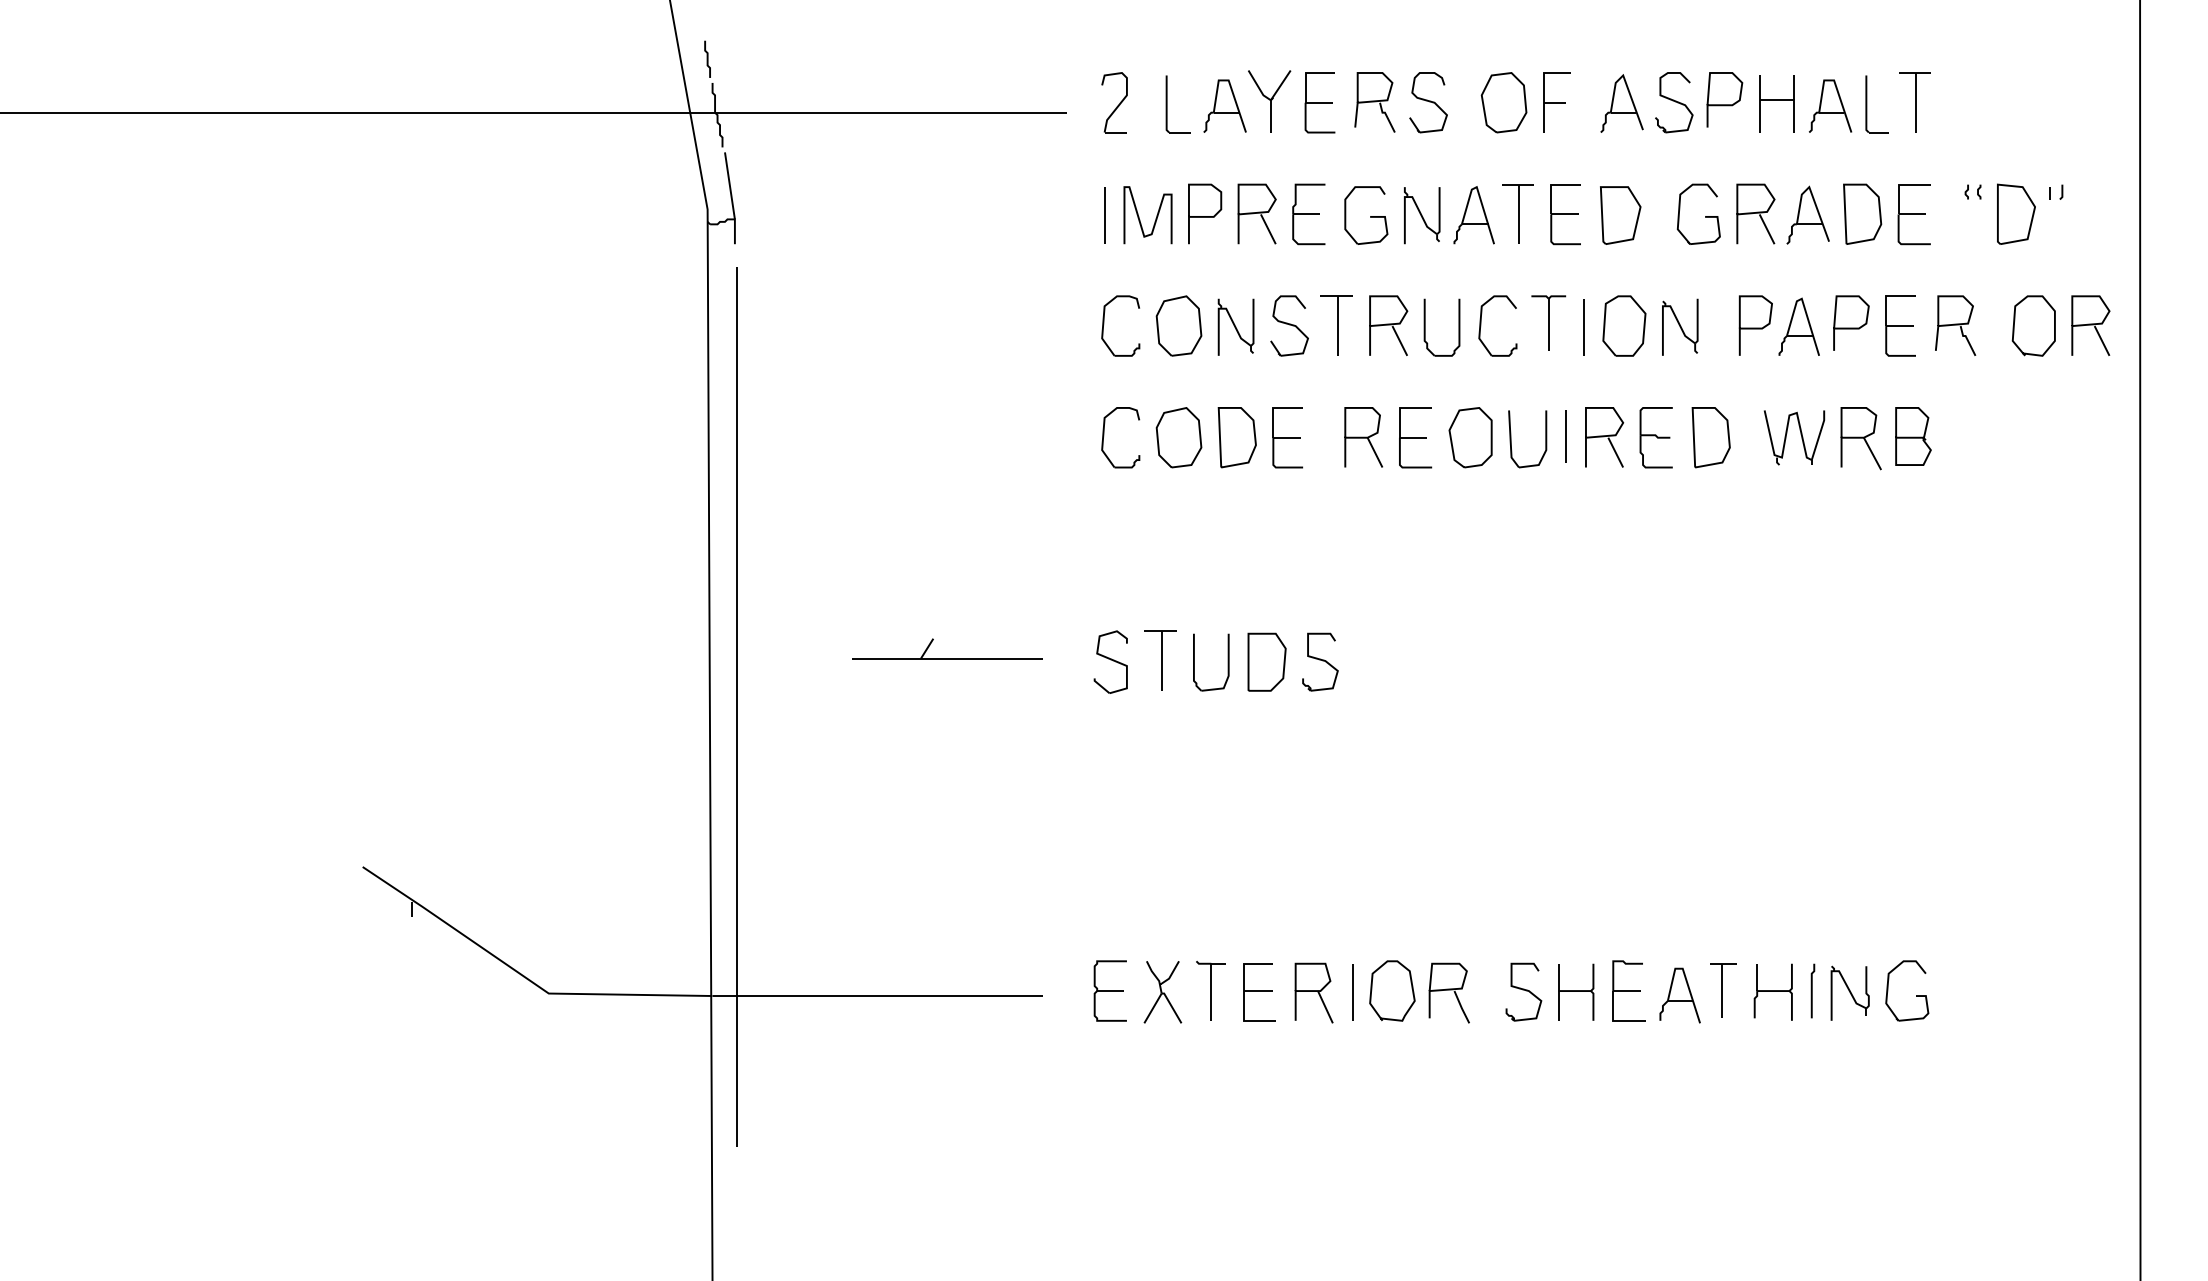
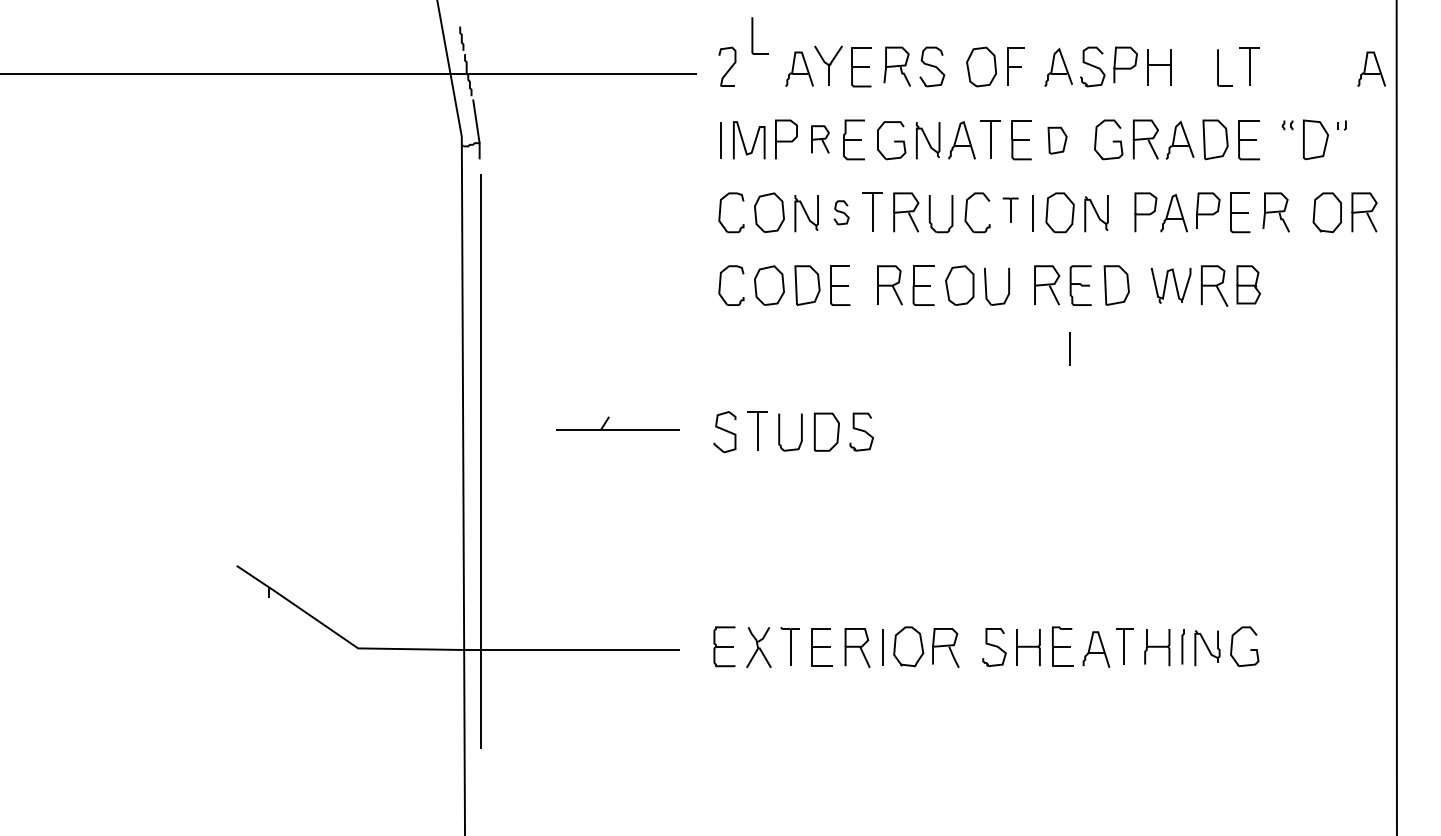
part: (1177, 103) -> (759, 35), moved
part: (1830, 104) -> (1371, 68), moved
part: (1257, 213) -> (820, 139), size x0.7
part: (1620, 215) -> (1057, 140), size x0.7
part: (1548, 322) -> (1010, 210), size x0.7
part: (1289, 325) -> (841, 212), size x0.6
line: (1565, 435) -> (1069, 348), moved

